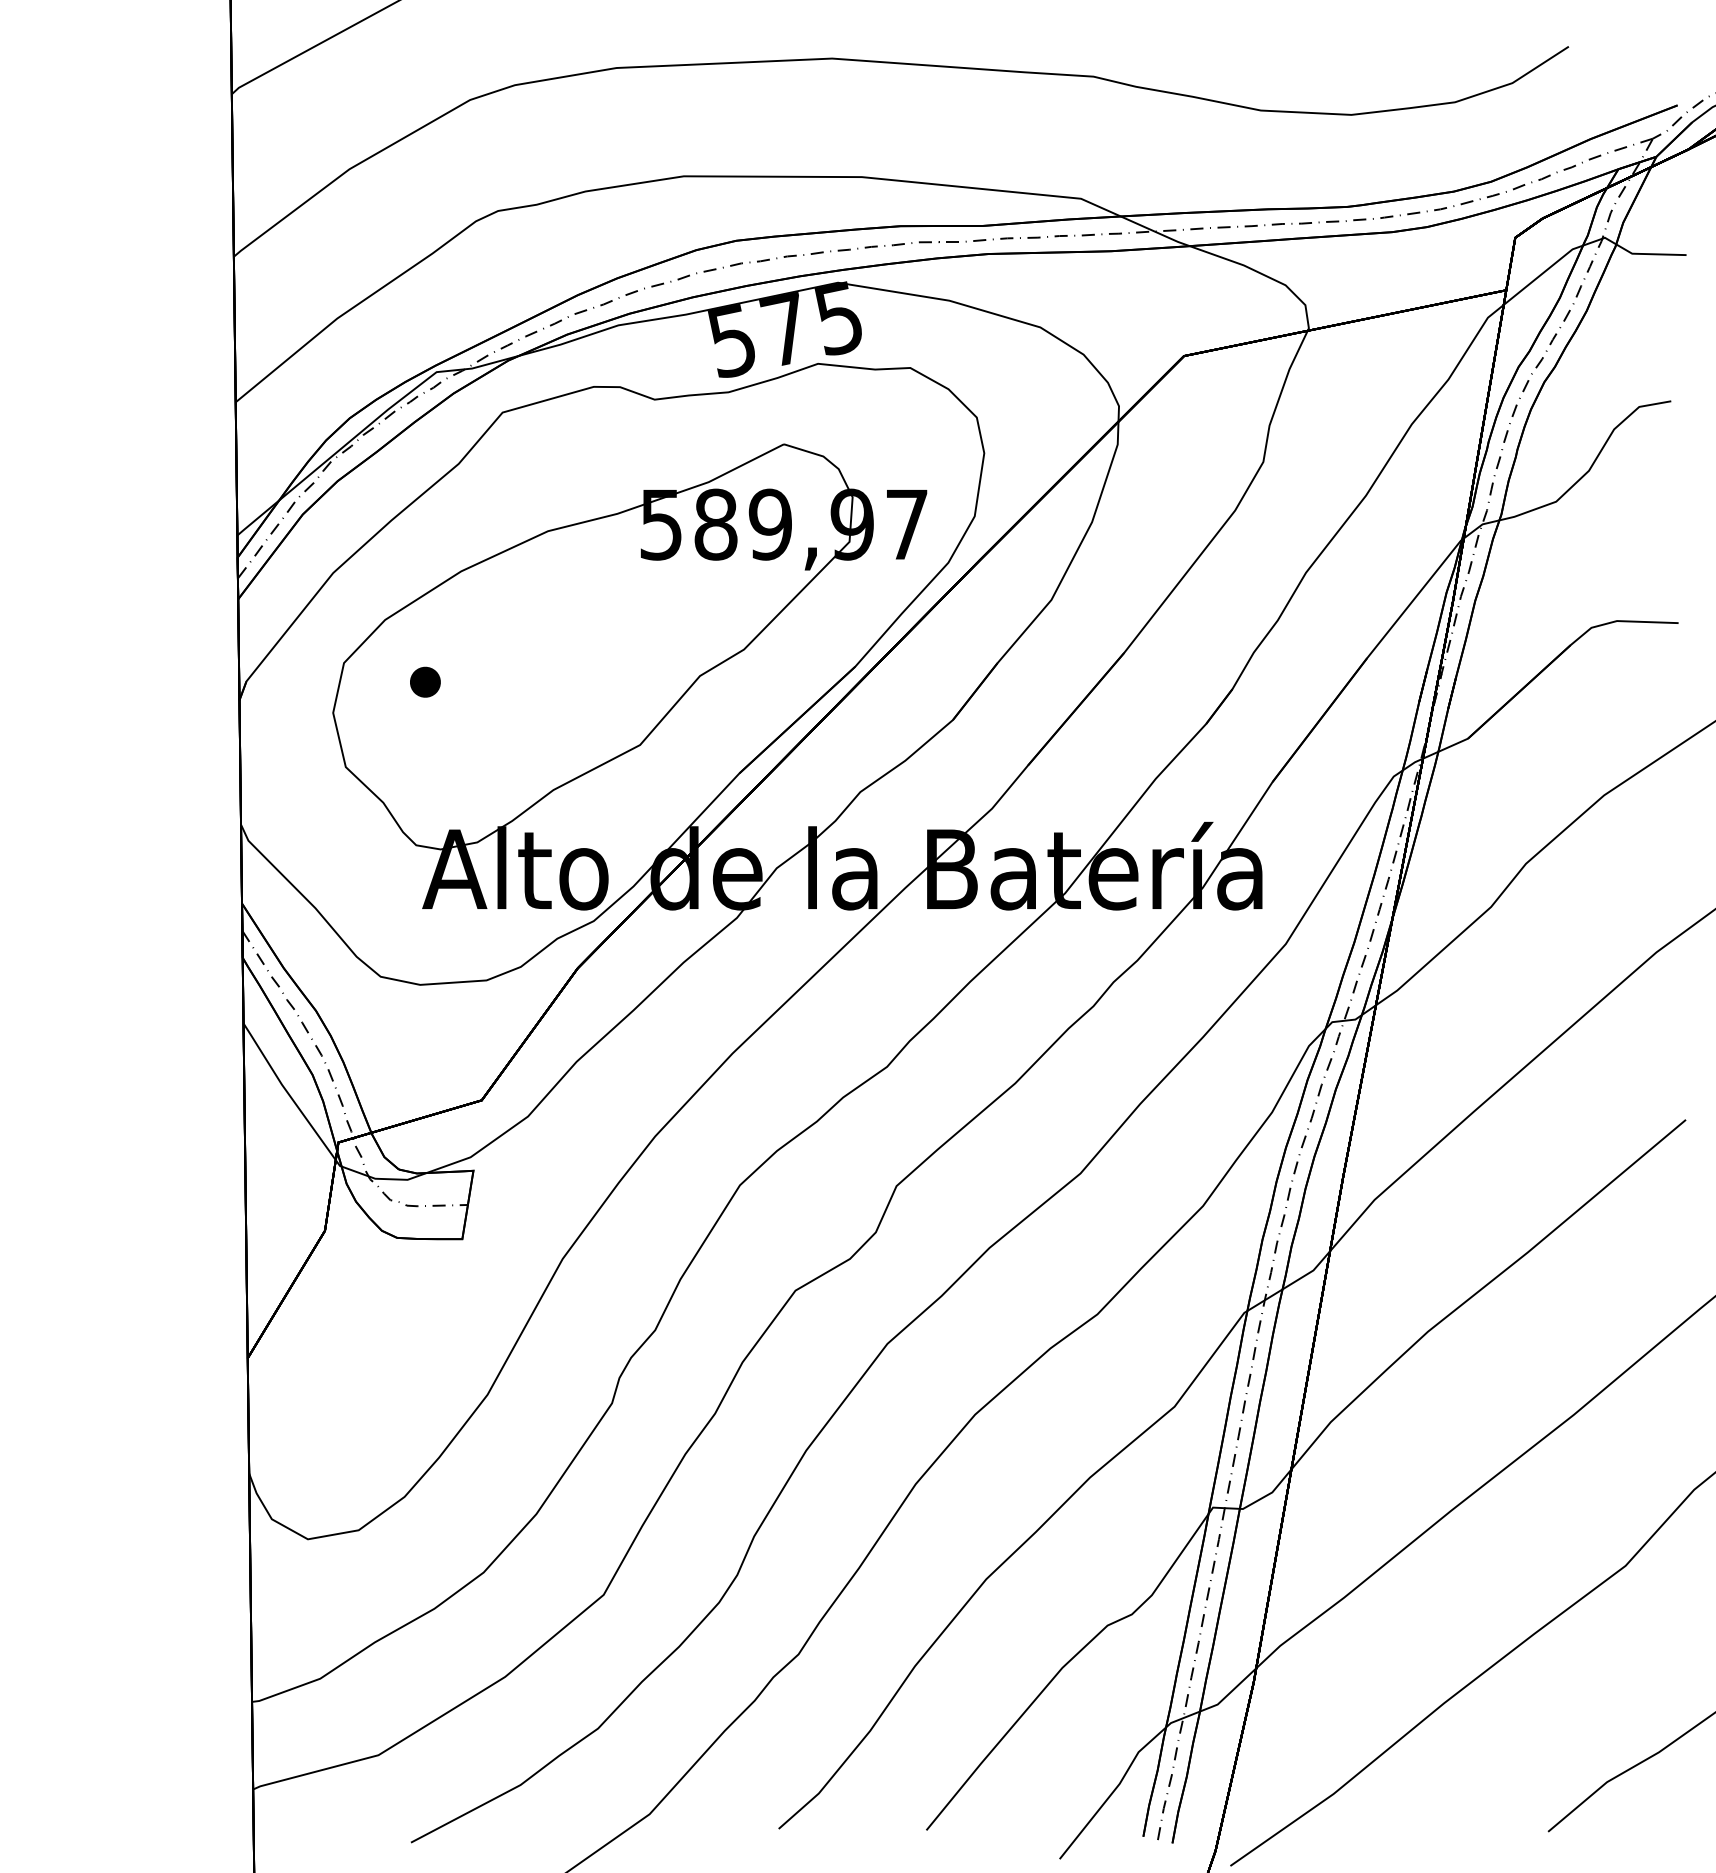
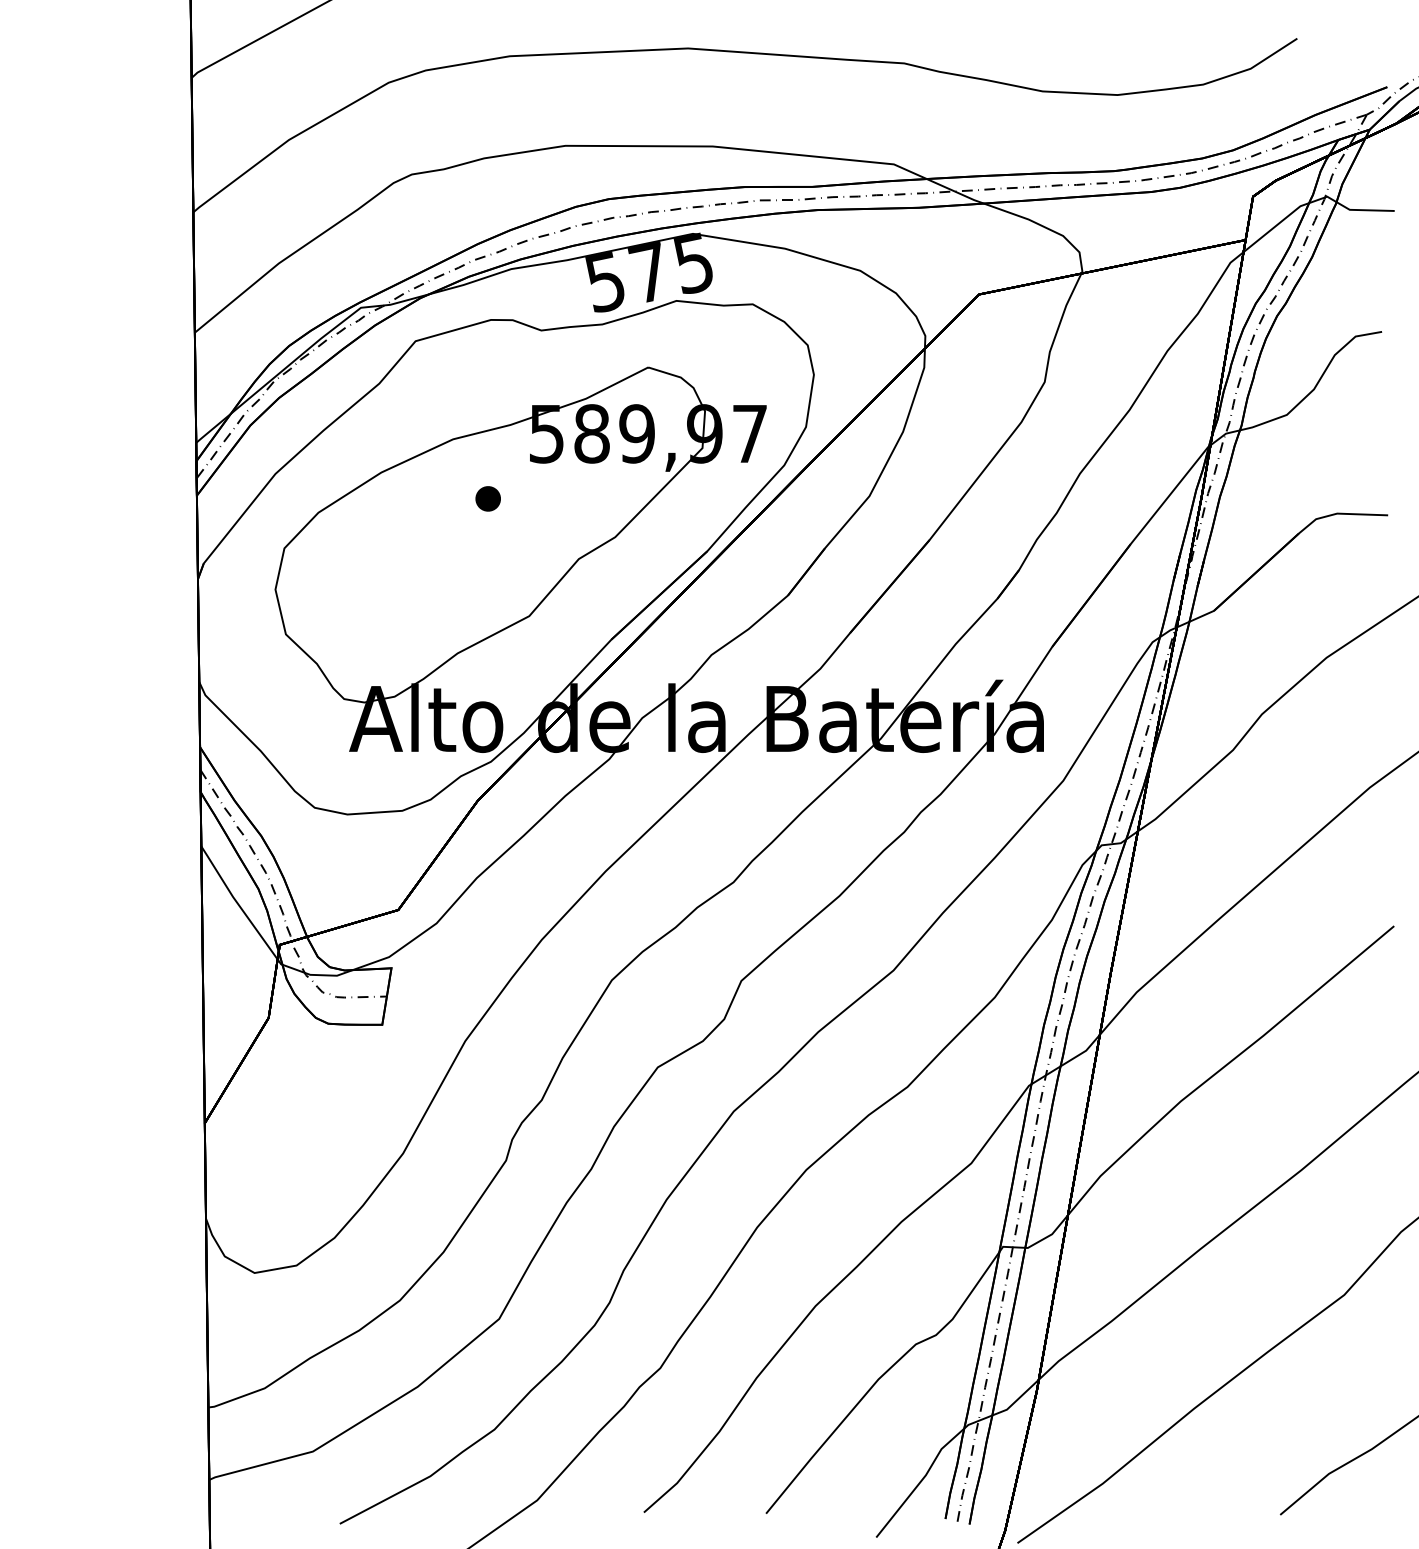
part: (425, 681) -> (488, 498), moved

